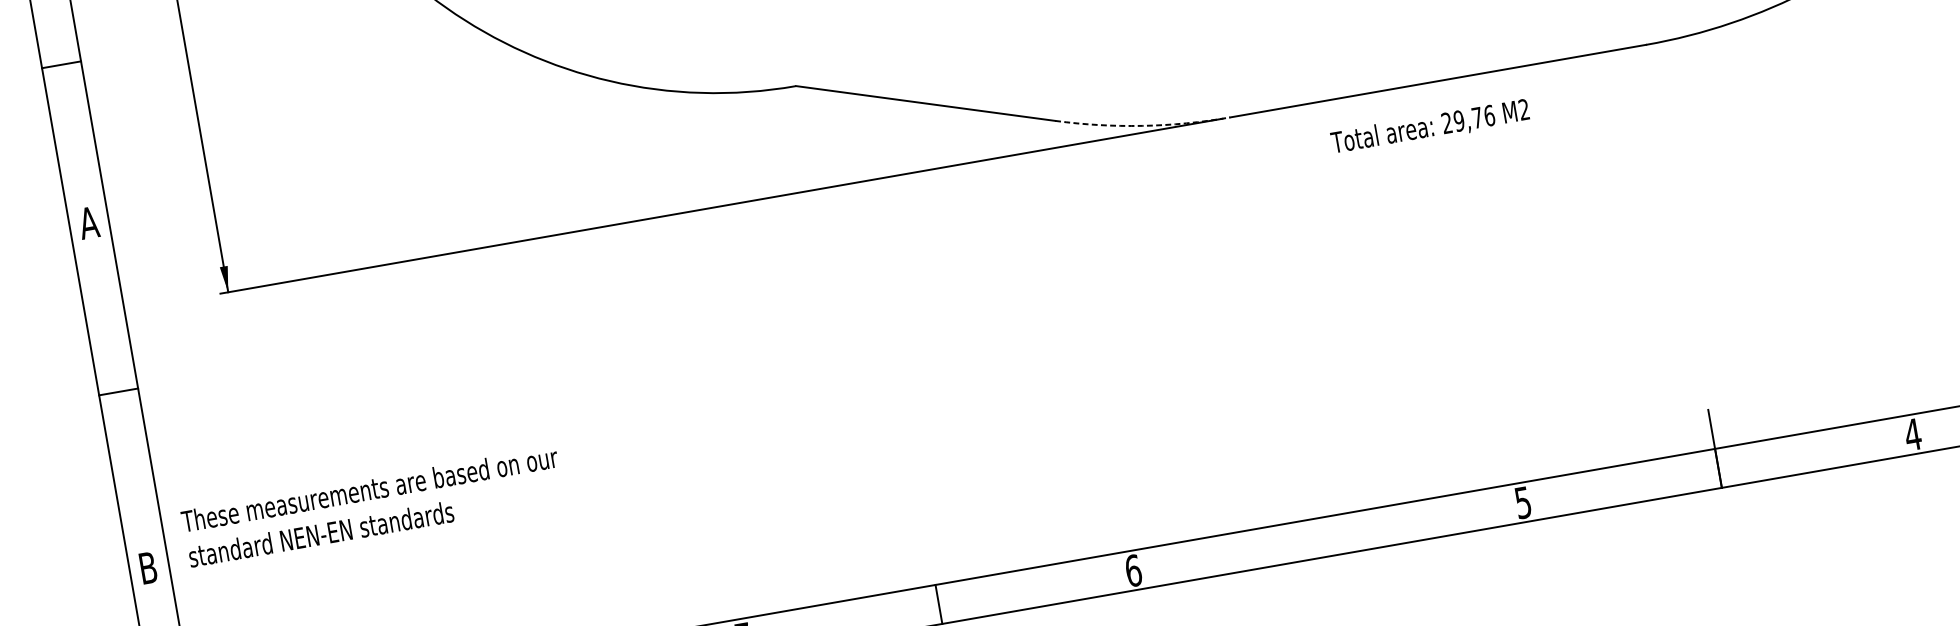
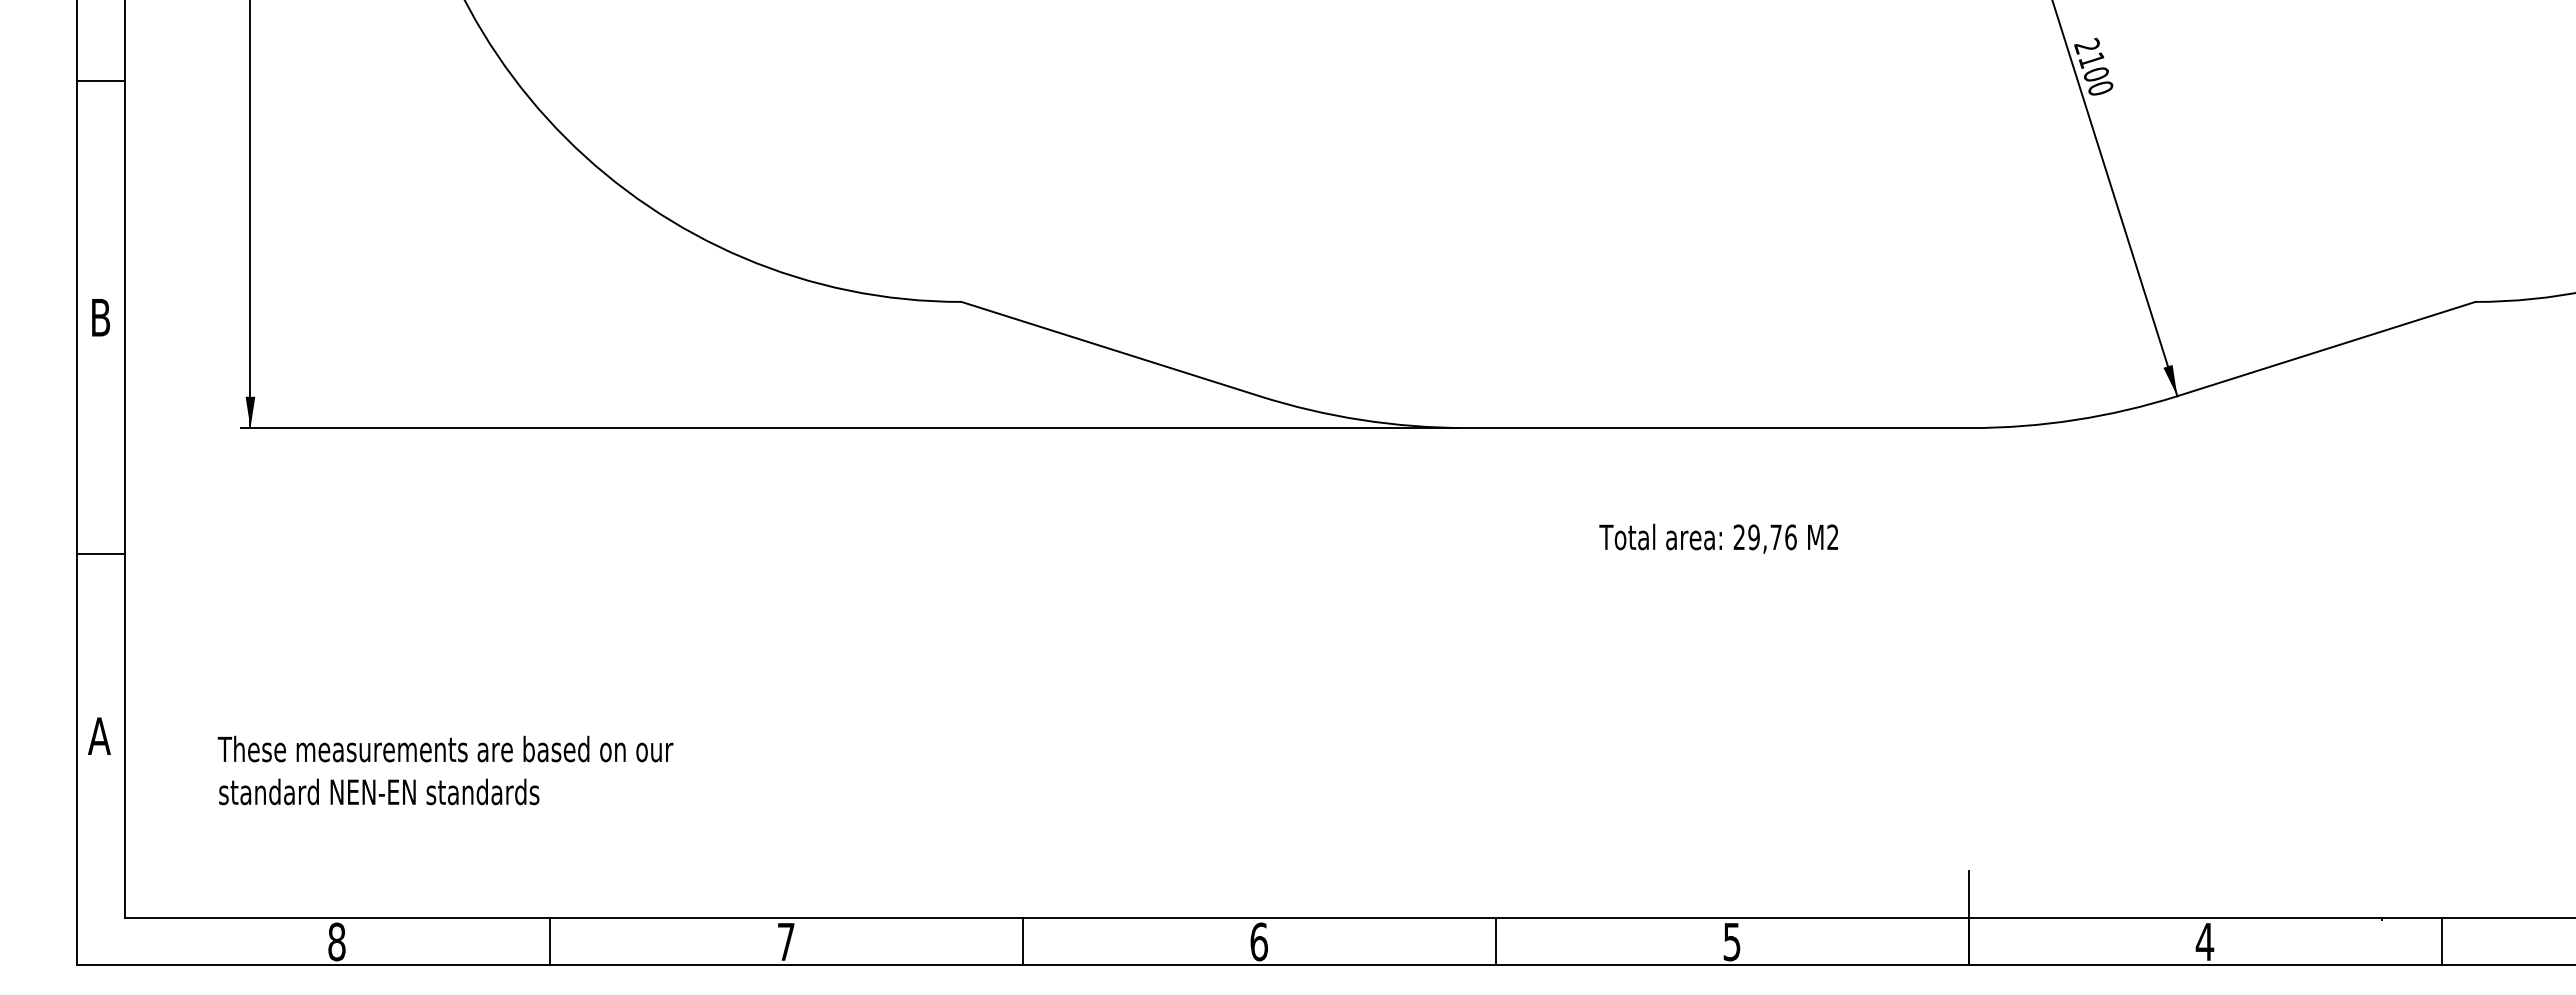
line: (61, 64) -> (100, 80), moved
arc: (1142, 126) -> (1361, 420), dashed -> solid
text: (1430, 127) -> (1718, 538), moved
text: (88, 222) -> (100, 317), A -> B
line: (118, 391) -> (100, 553), moved
text: (372, 506) -> (445, 770), moved
line: (1329, 536) -> (1496, 941), added
text: (148, 567) -> (99, 735), B -> A

